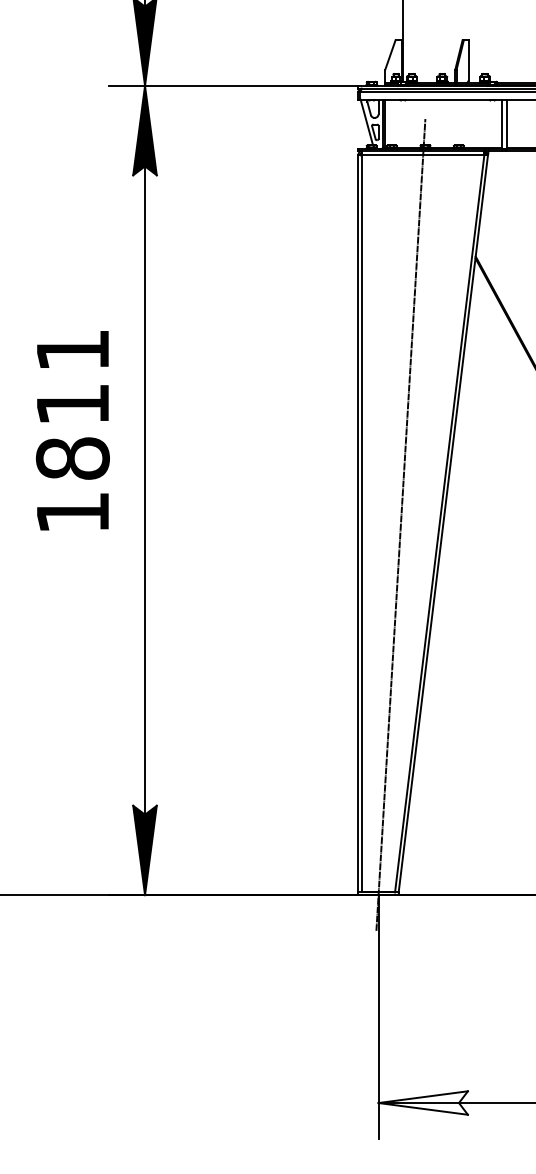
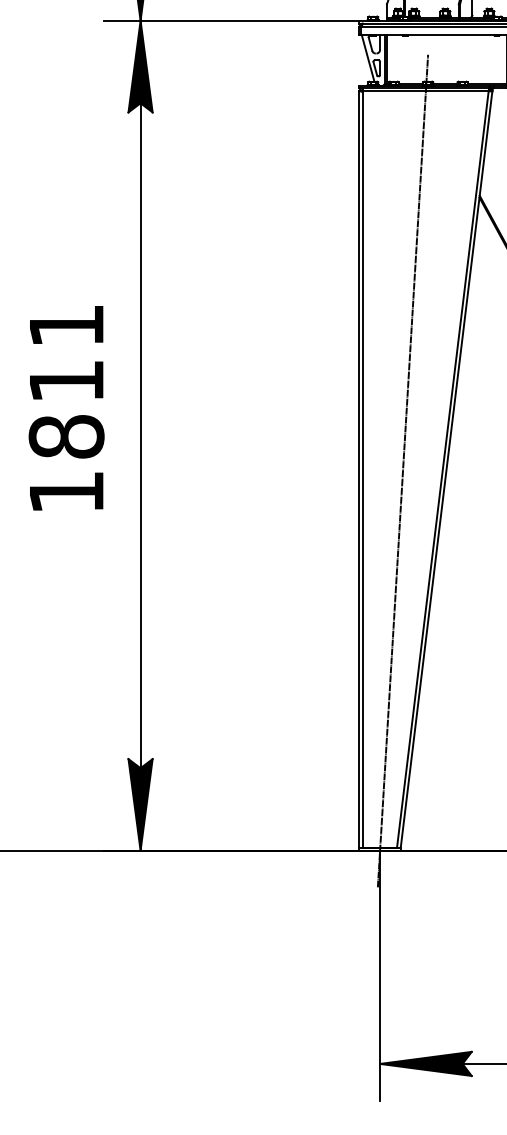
text: (72, 430) -> (66, 408), moved
fill: (422, 1102) -> (425, 1063), added

